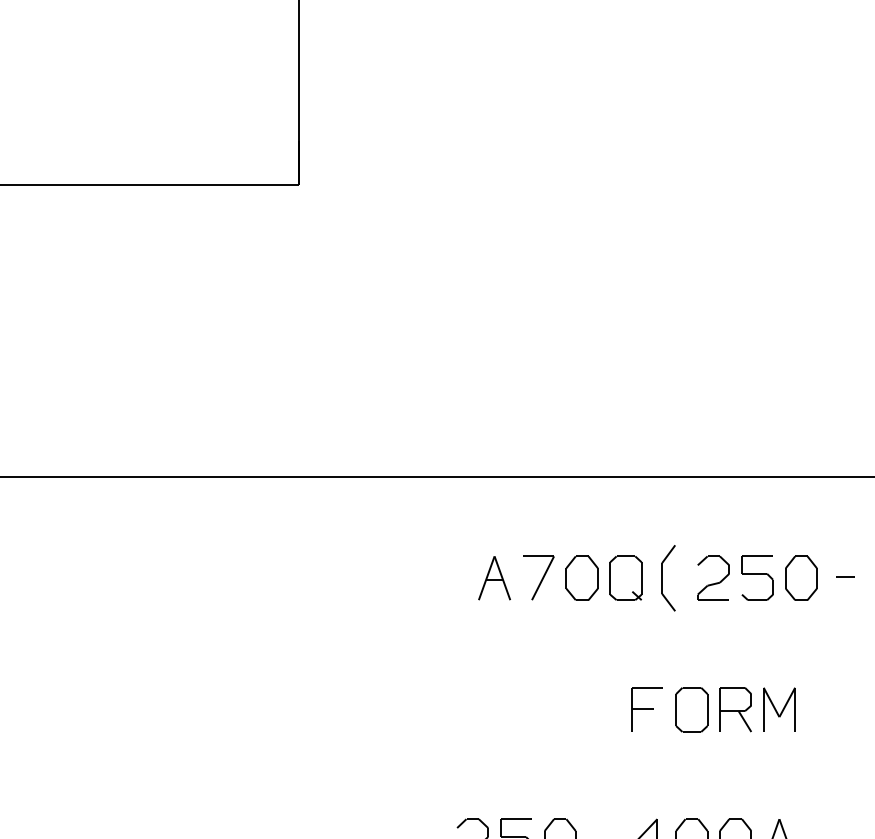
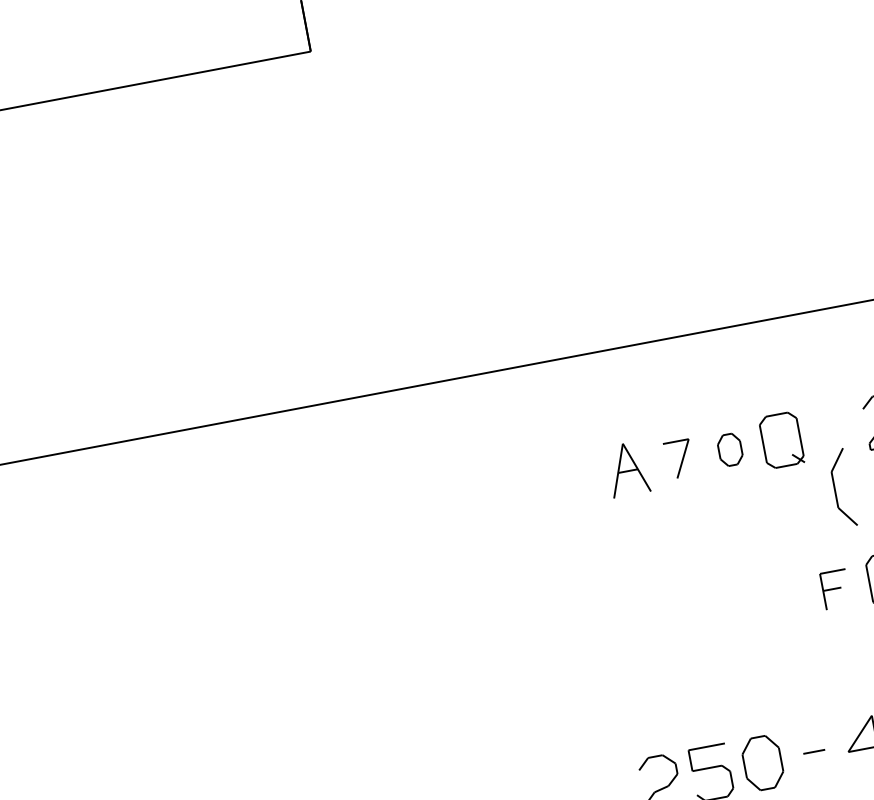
part: (538, 577) -> (679, 458), size x0.7
part: (581, 577) -> (729, 449), size x0.6
part: (668, 578) -> (842, 488), moved
part: (646, 709) -> (834, 589), size x0.7

